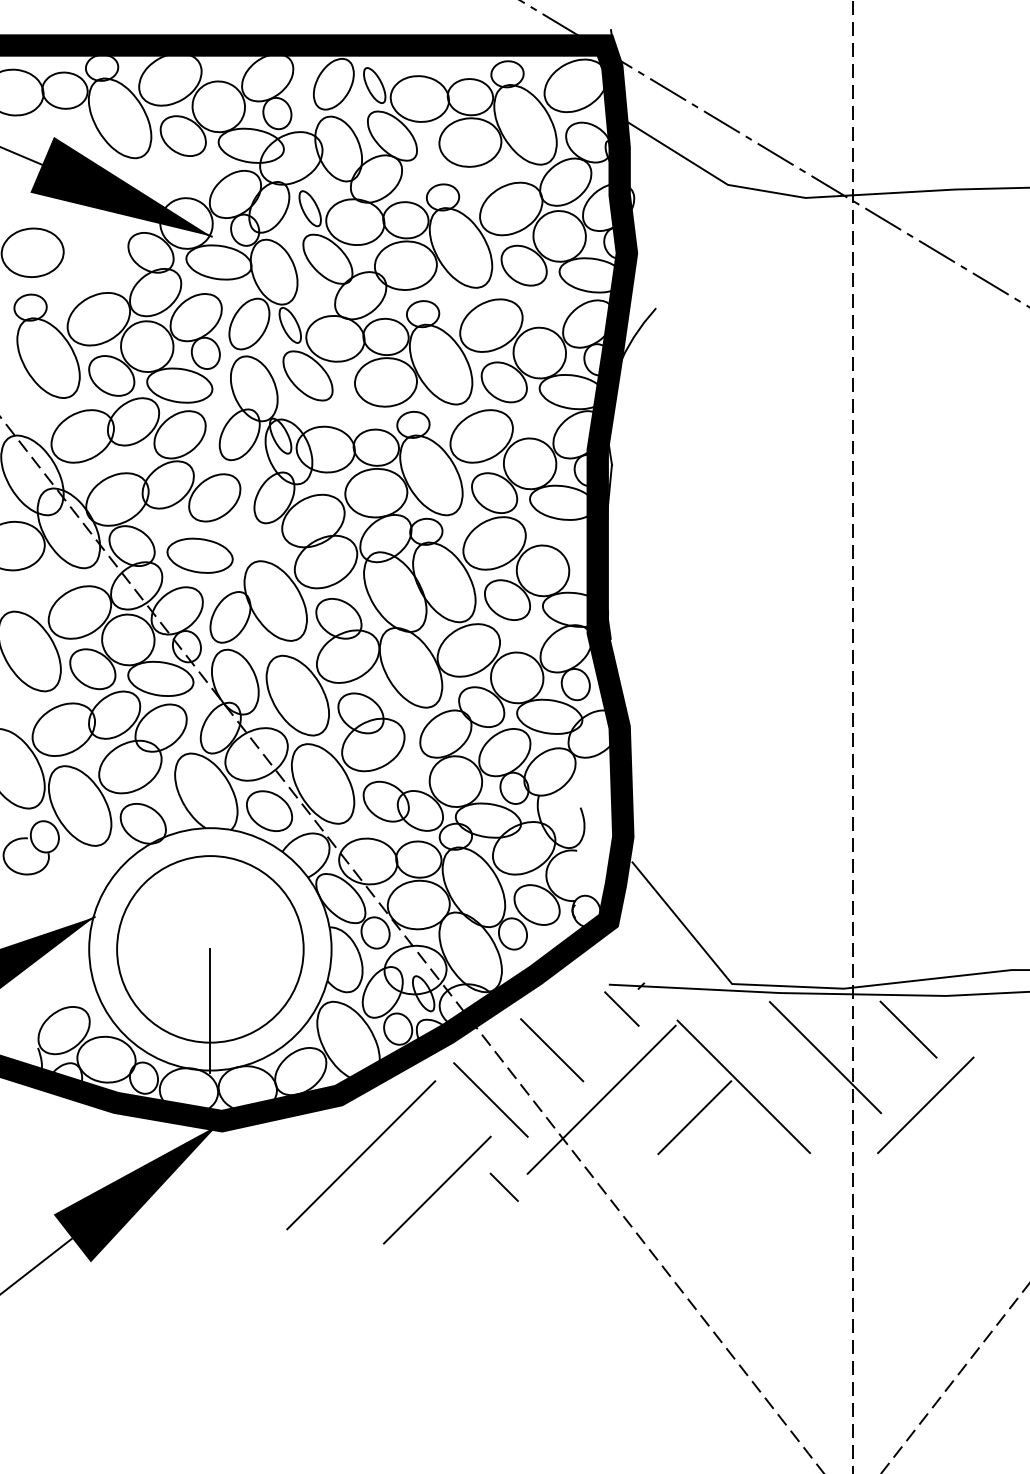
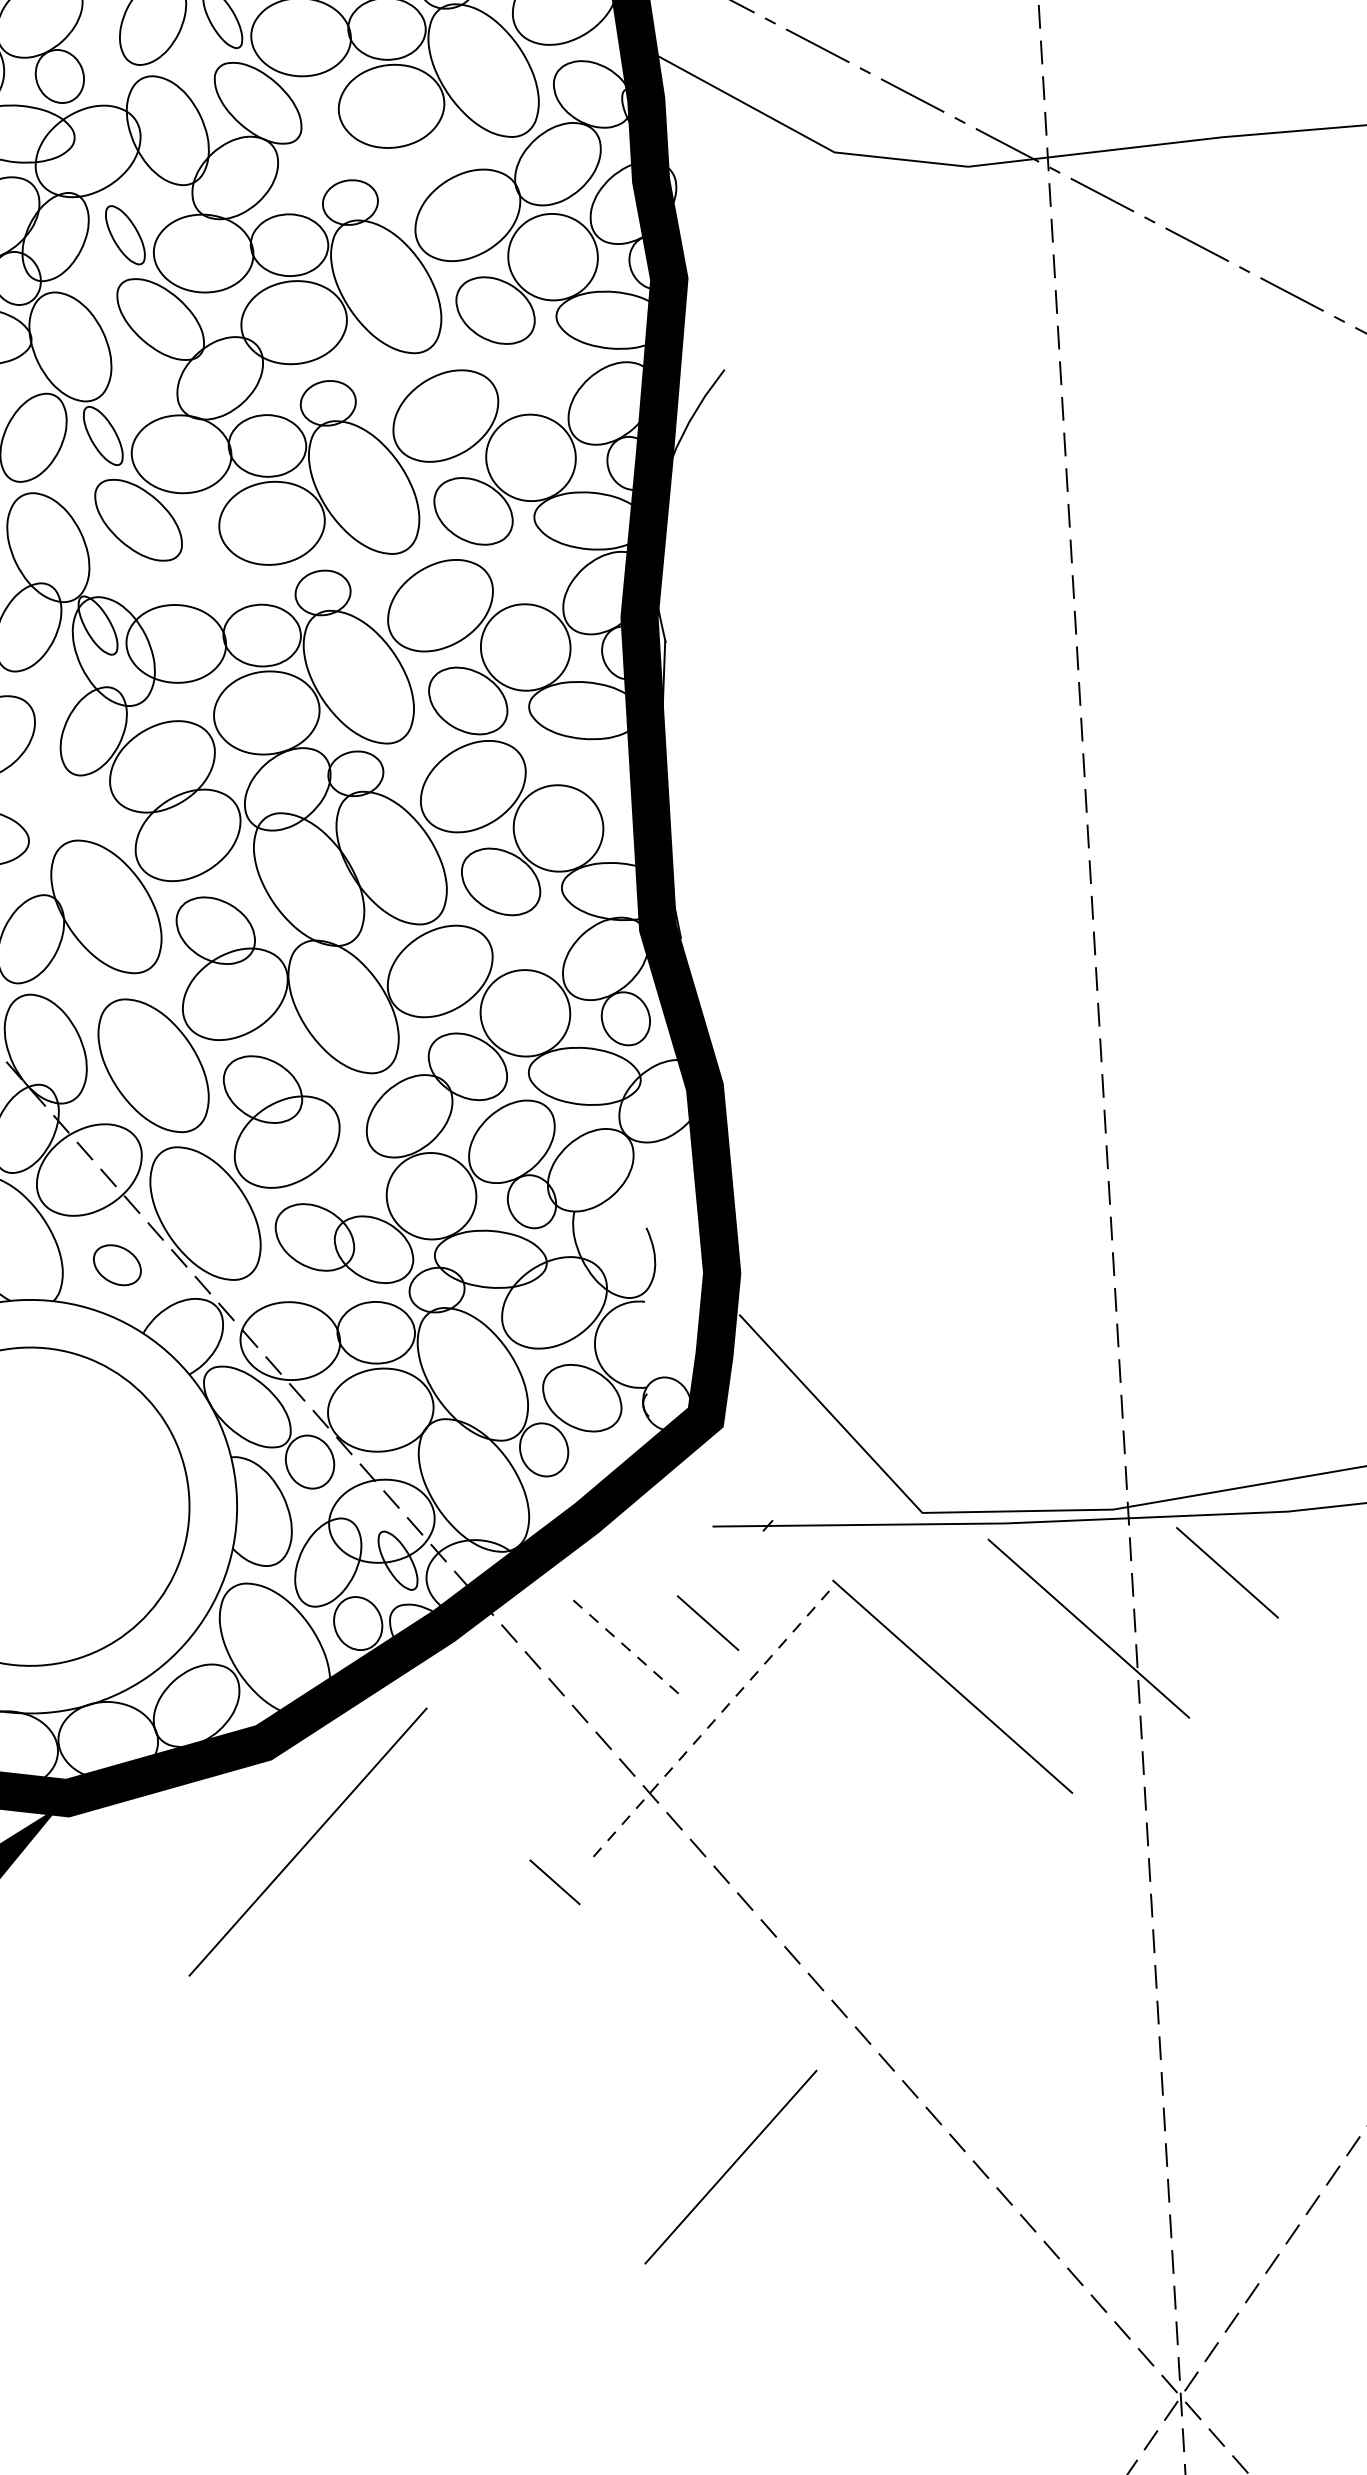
part: (269, 810) -> (116, 1264), size x0.6
line: (621, 1008) -> (707, 1622), moved
line: (210, 1011) -> (36, 1612), removed
line: (552, 1050) -> (623, 1644), solid -> dashed
line: (490, 1099) -> (522, 1734), removed
line: (601, 1099) -> (711, 1722), solid -> dashed
line: (925, 1104) -> (1263, 1698), removed
line: (694, 1117) -> (871, 1744), removed
line: (436, 1189) -> (729, 2166), moved

